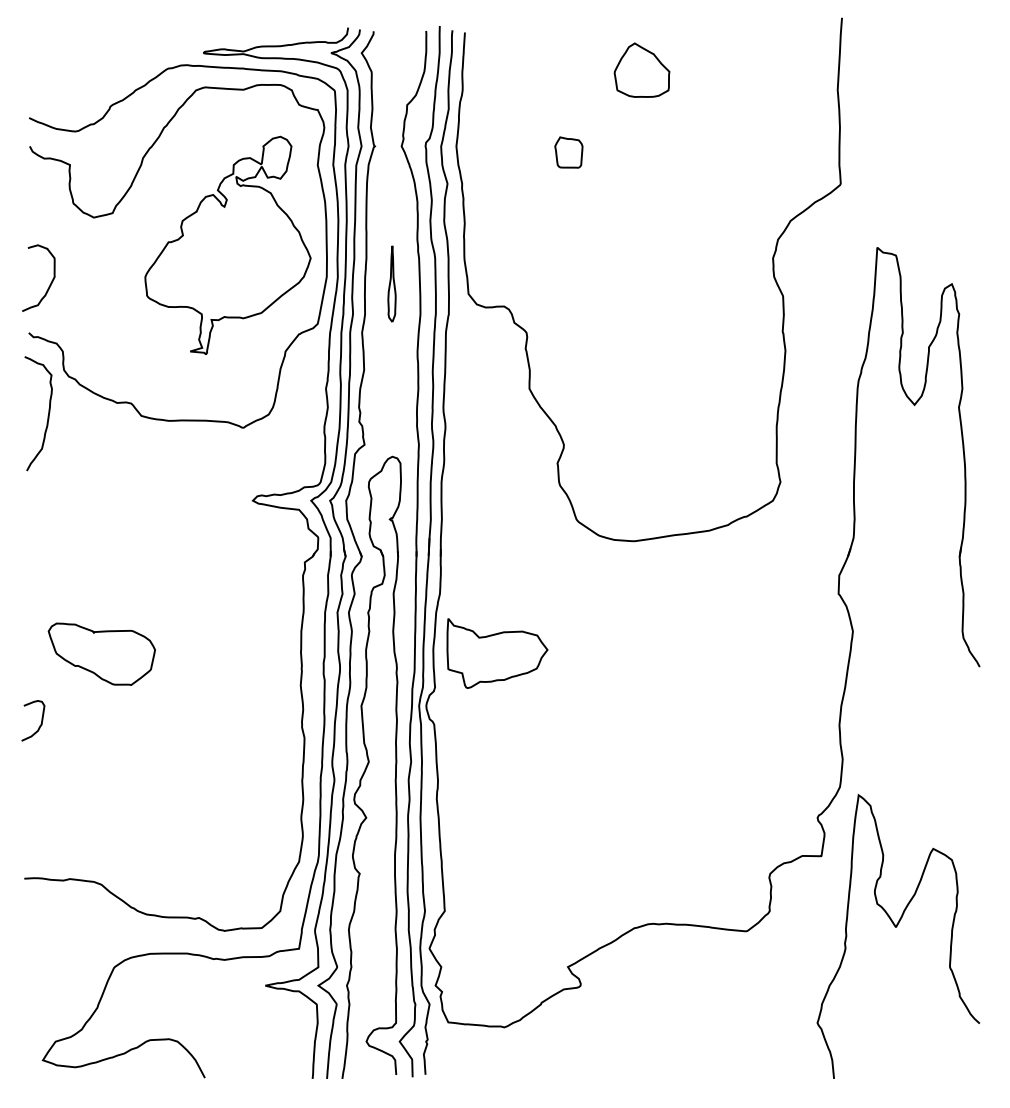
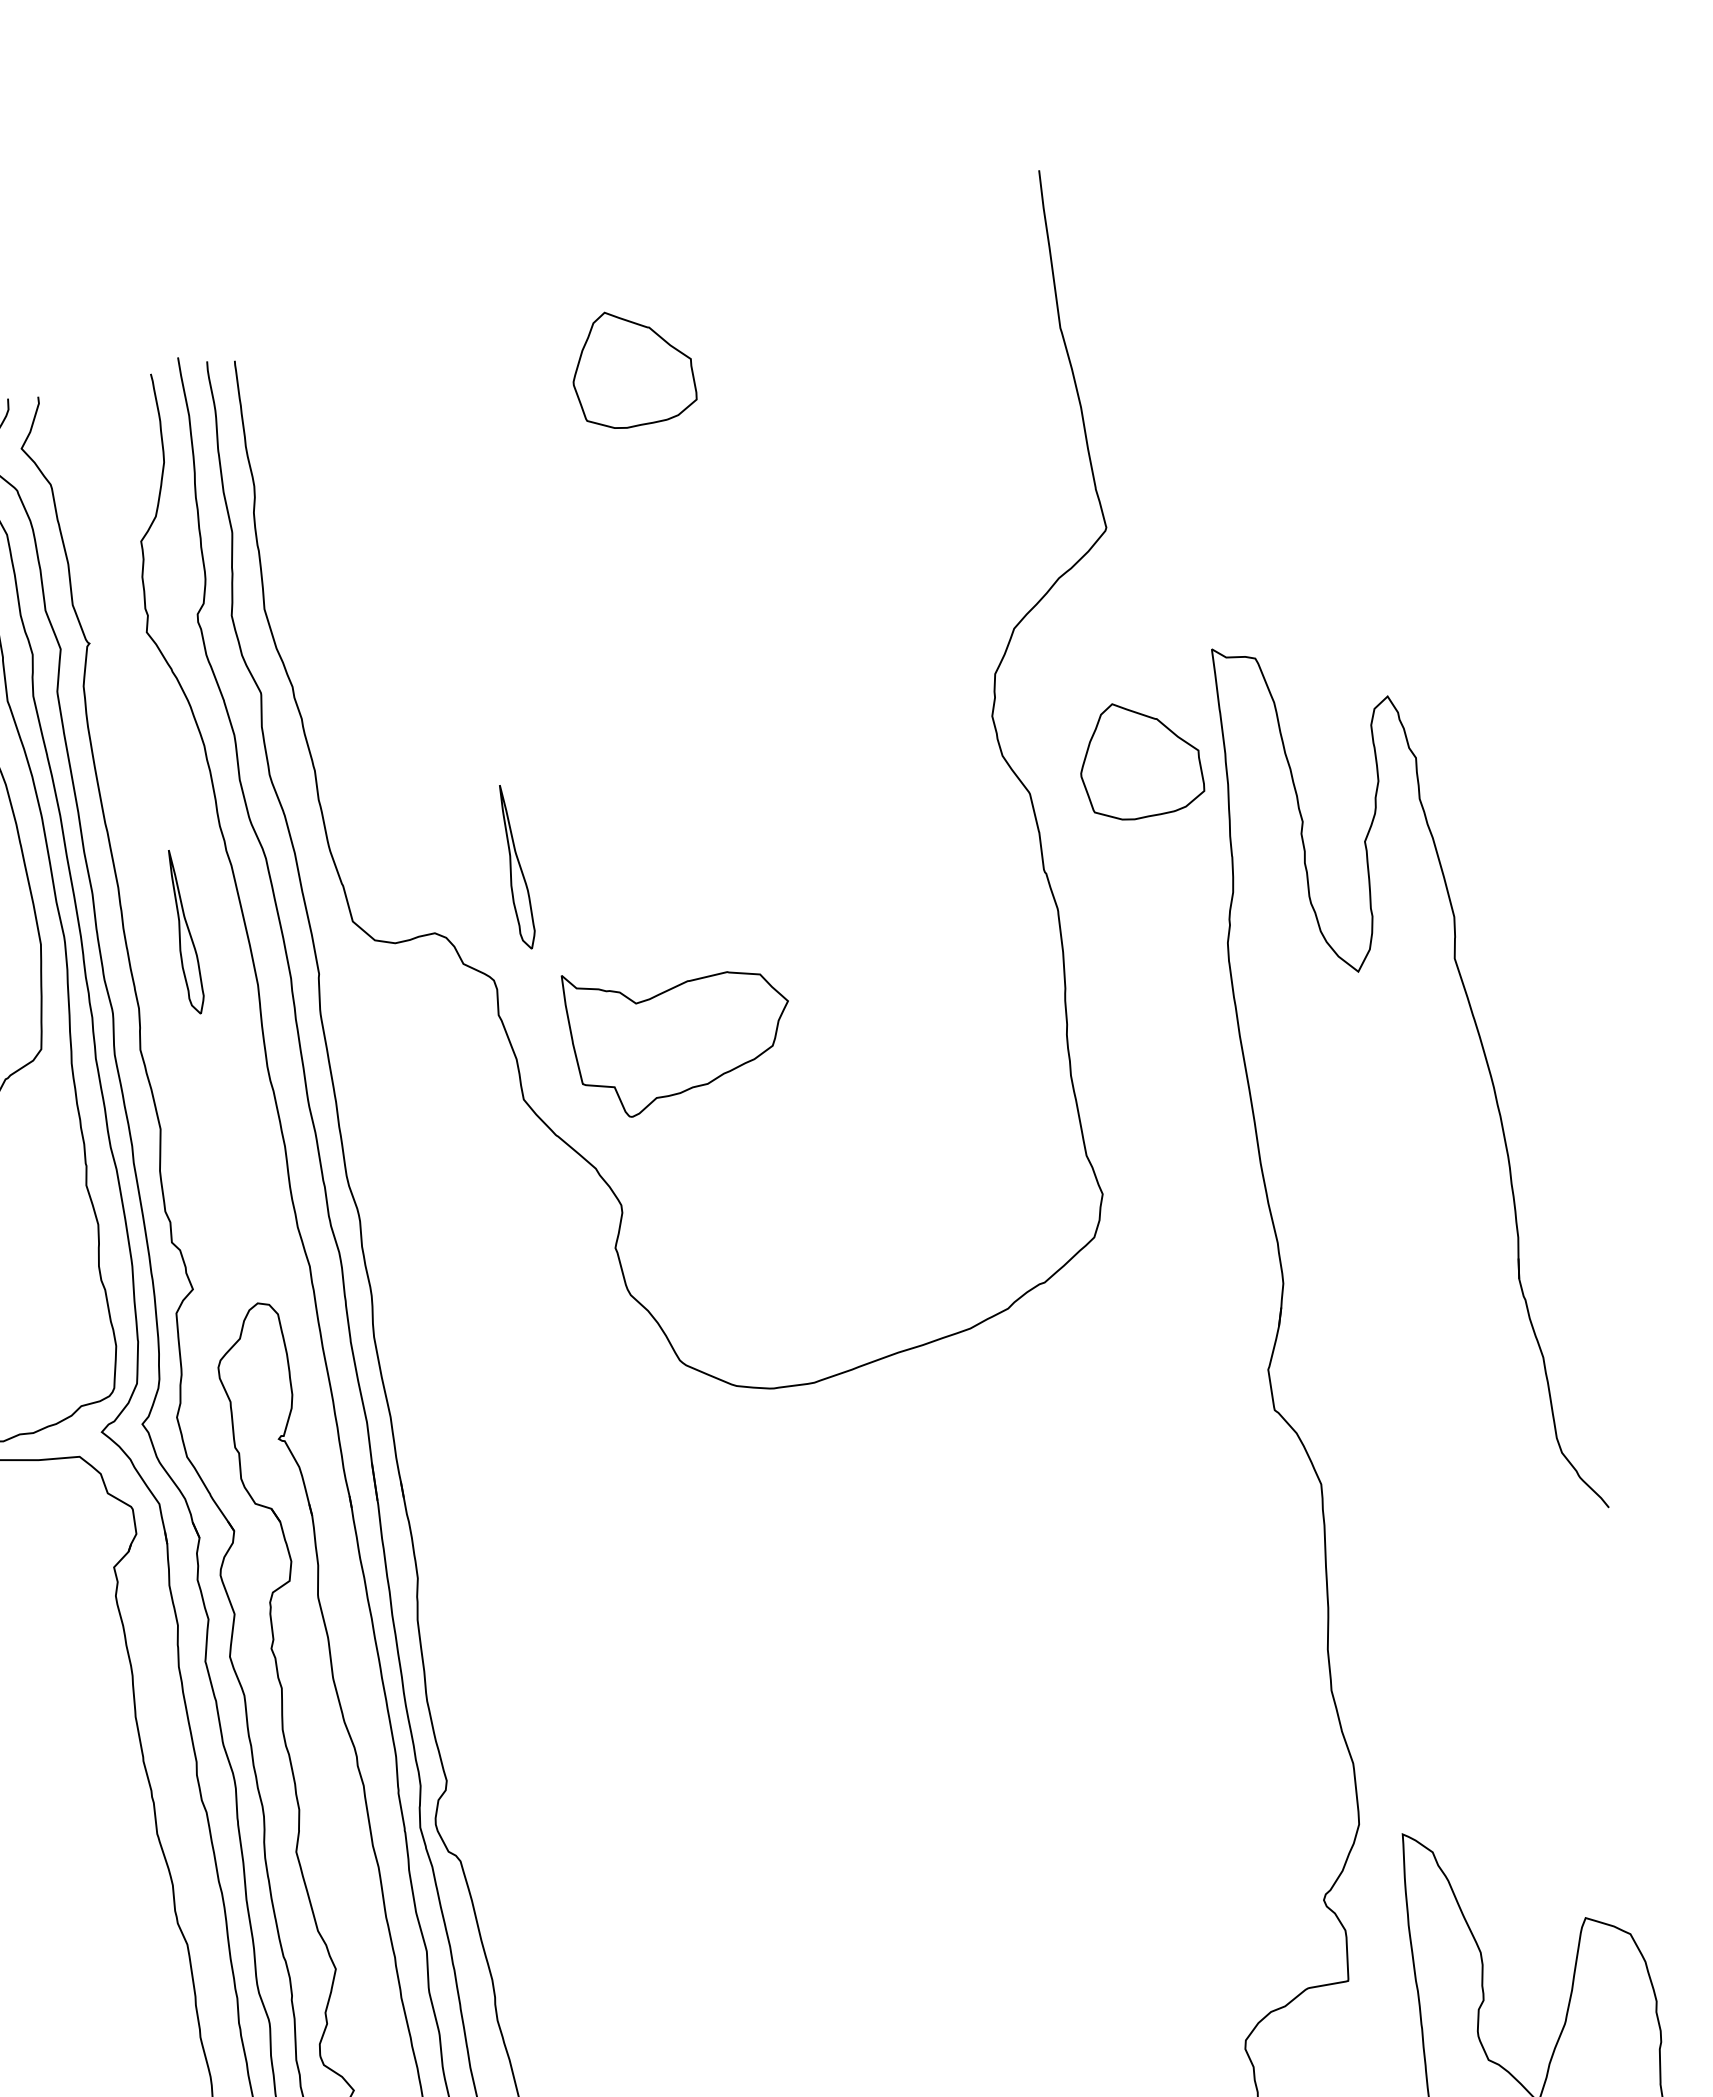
part: (568, 152) -> (507, 575), removed
part: (545, 283) -> (513, 866), added
part: (834, 289) -> (1137, 757), added
part: (497, 653) -> (682, 1029), moved

